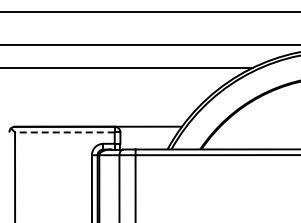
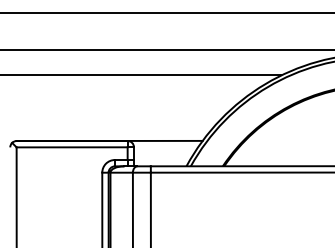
line: (64, 132) -> (71, 147), dashed -> solid

